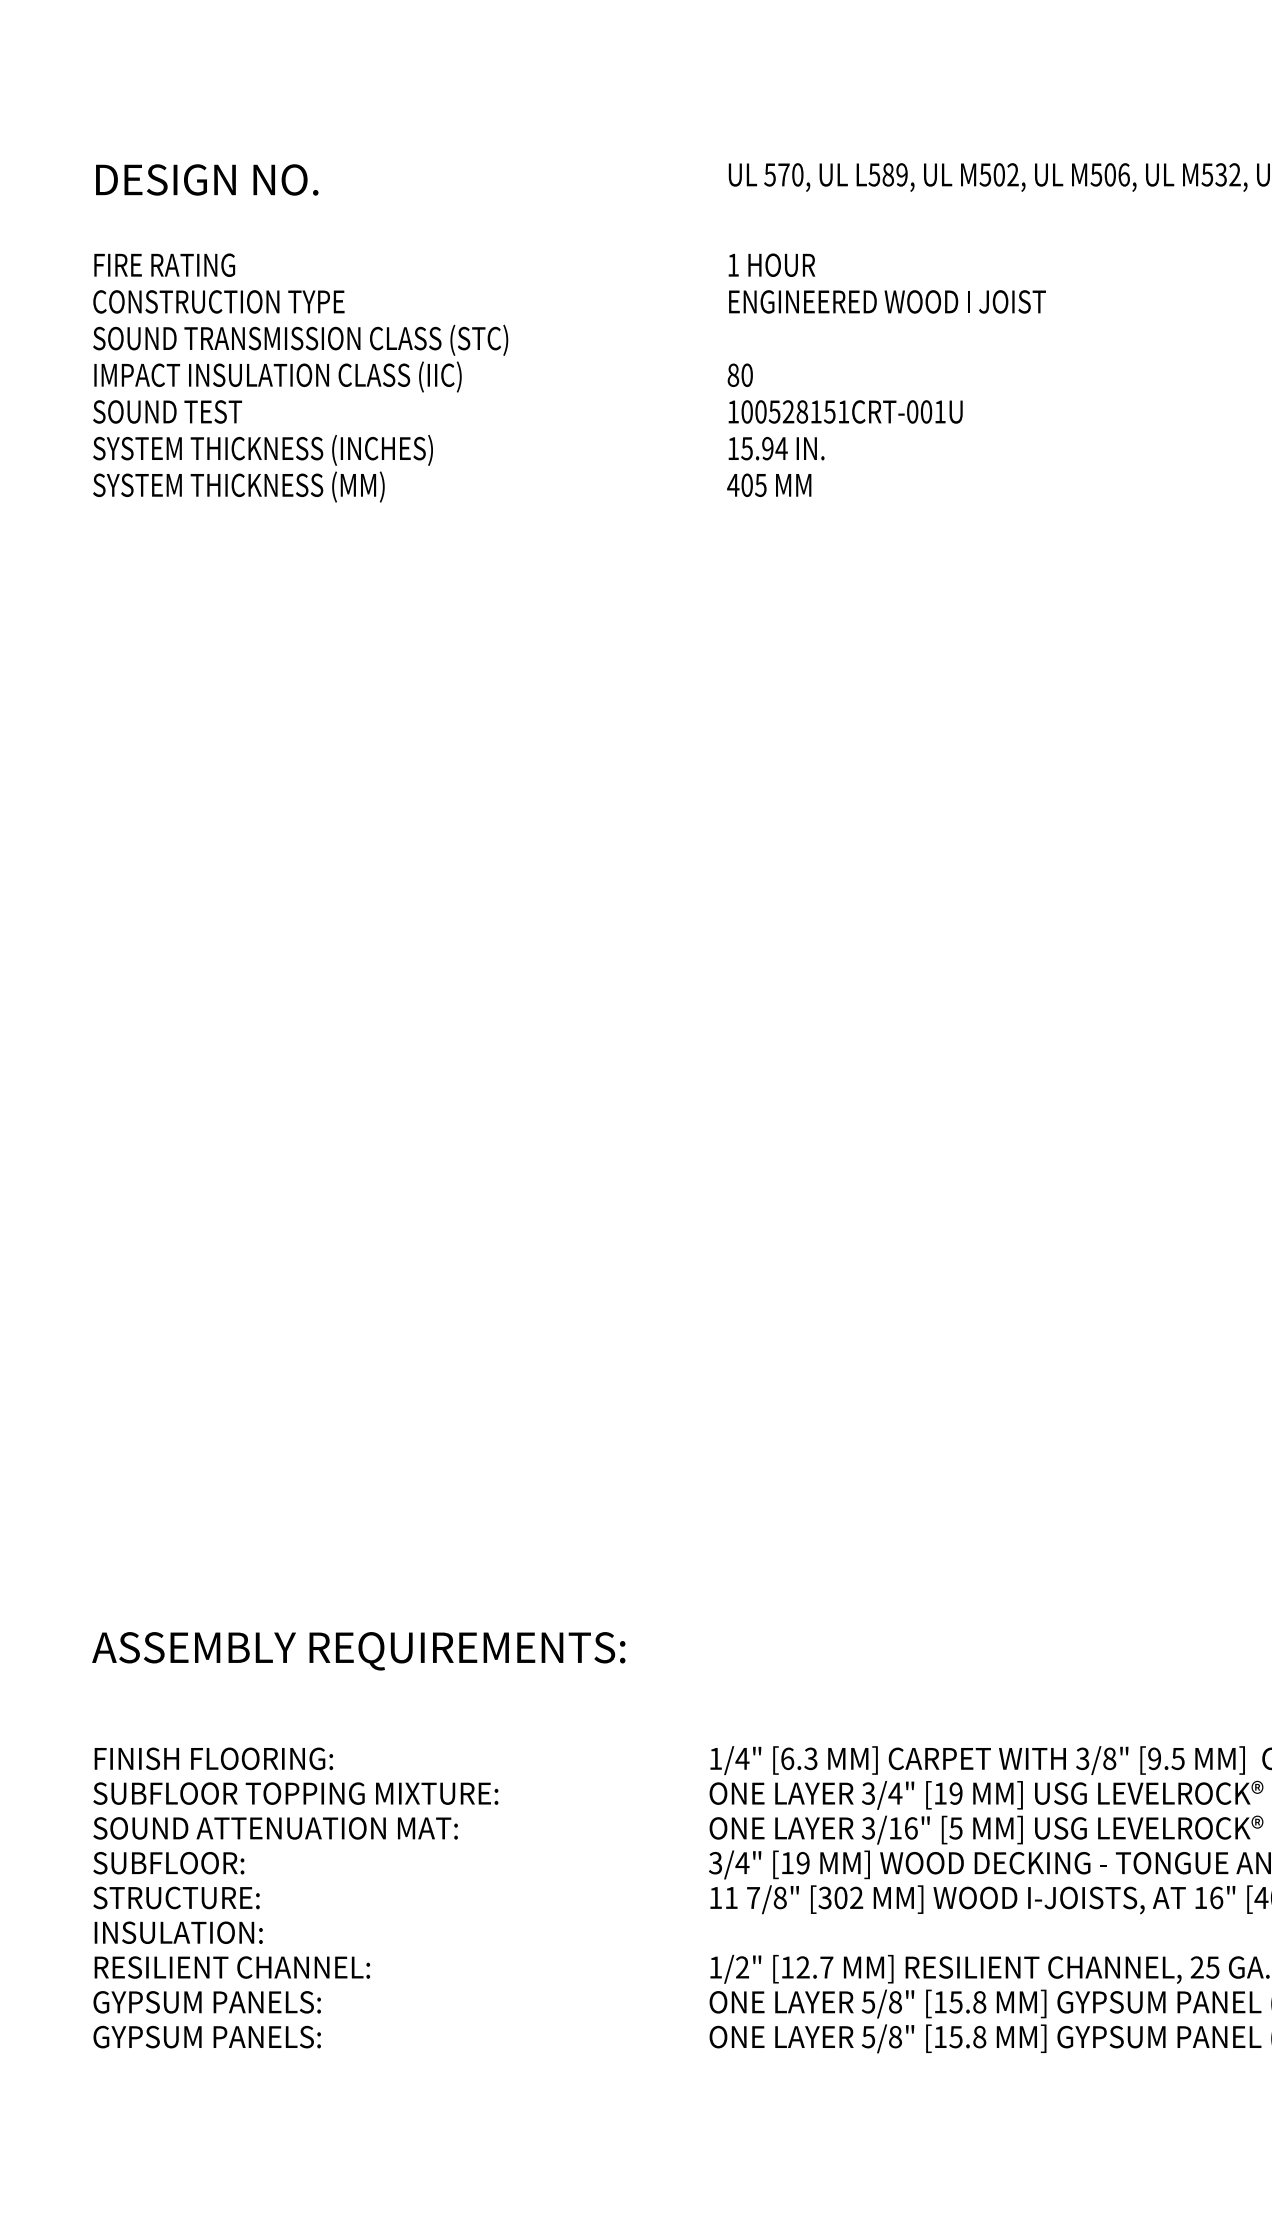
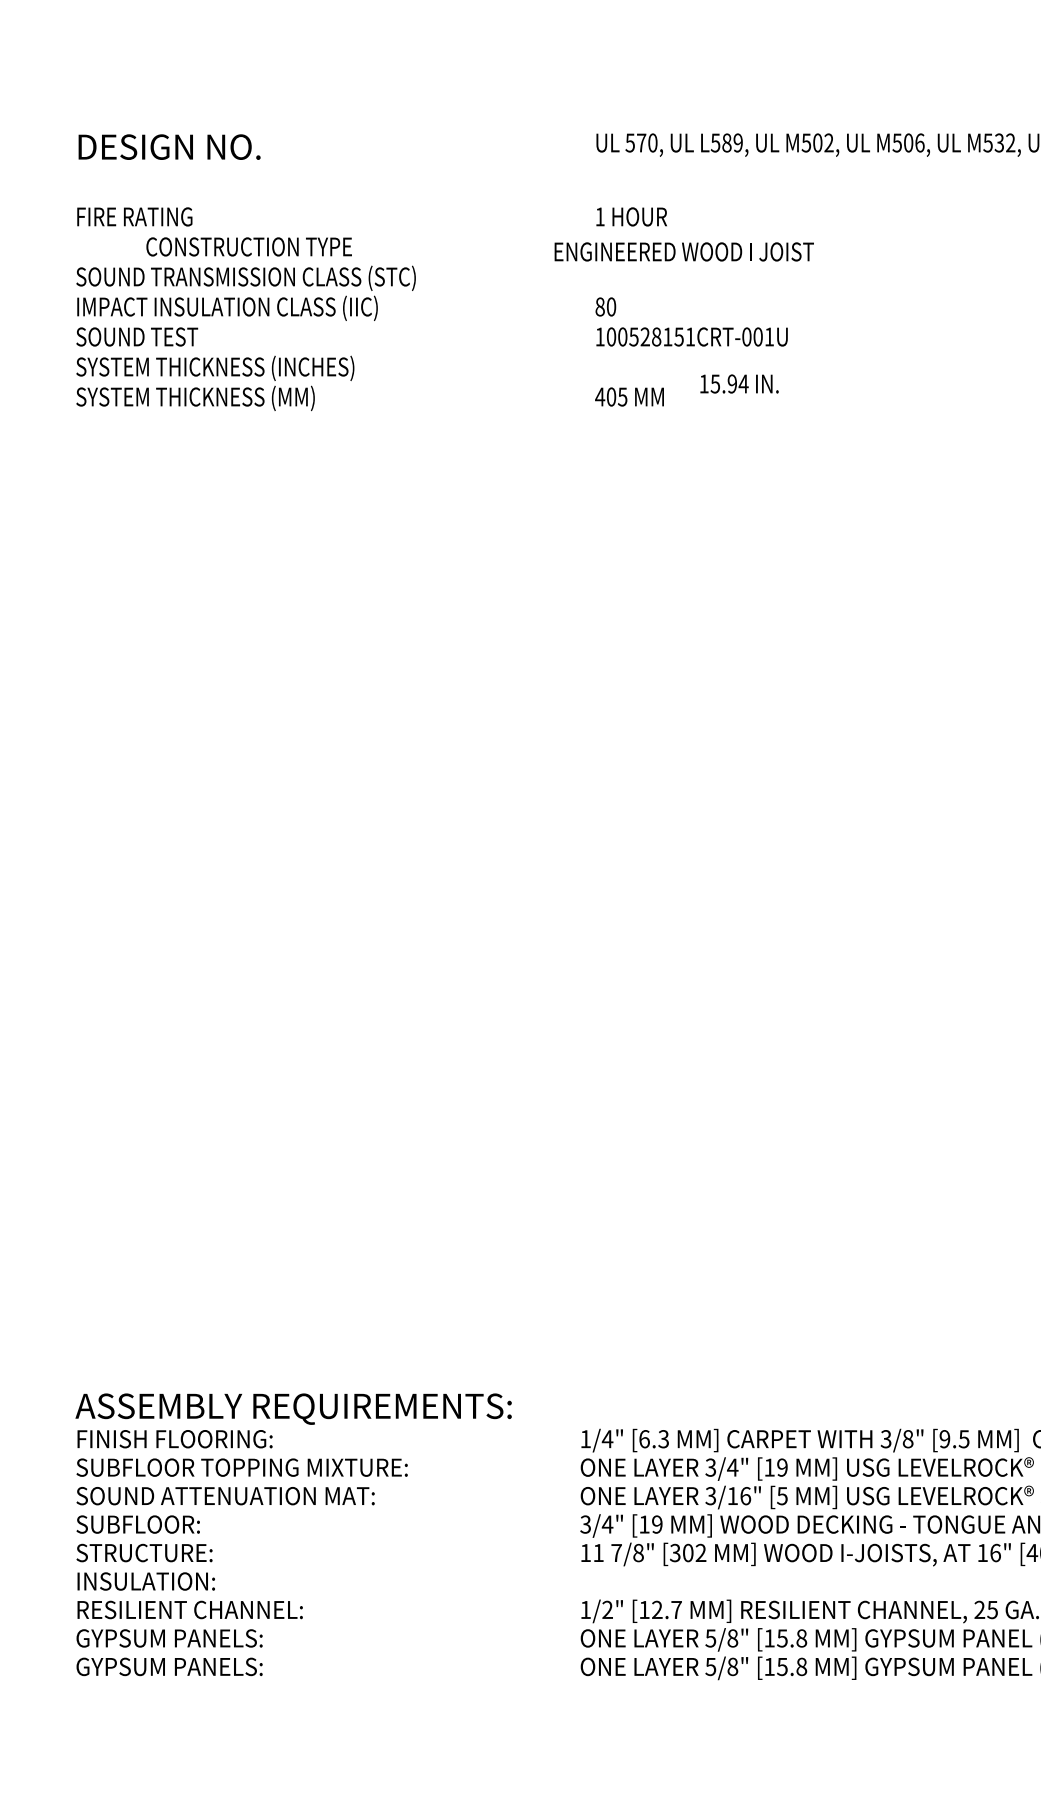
text: (218, 301) -> (248, 246), moved
text: (886, 301) -> (683, 251), moved
text: (776, 448) -> (739, 383), moved
text: (358, 1650) -> (293, 1408), moved

